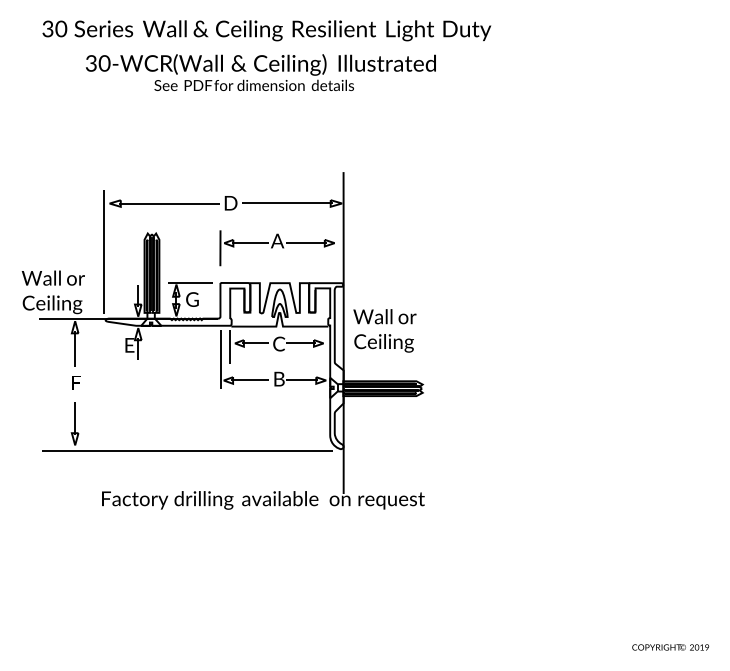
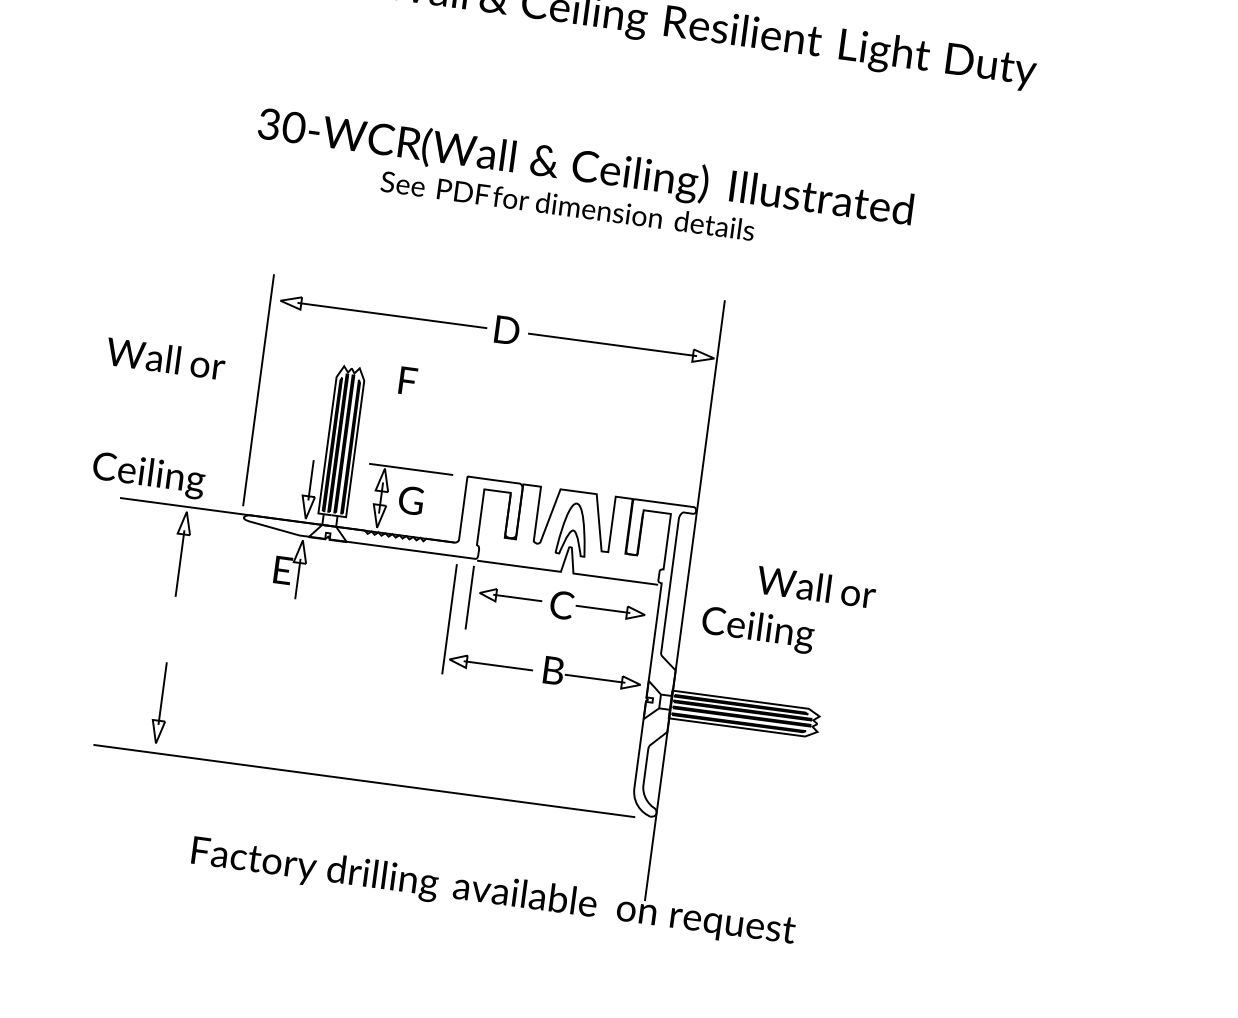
text: (260, 72) -> (582, 183), moved
part: (276, 248) -> (580, 426), removed
text: (52, 277) -> (164, 357), moved
text: (384, 316) -> (815, 586), moved
text: (76, 382) -> (408, 380), moved

